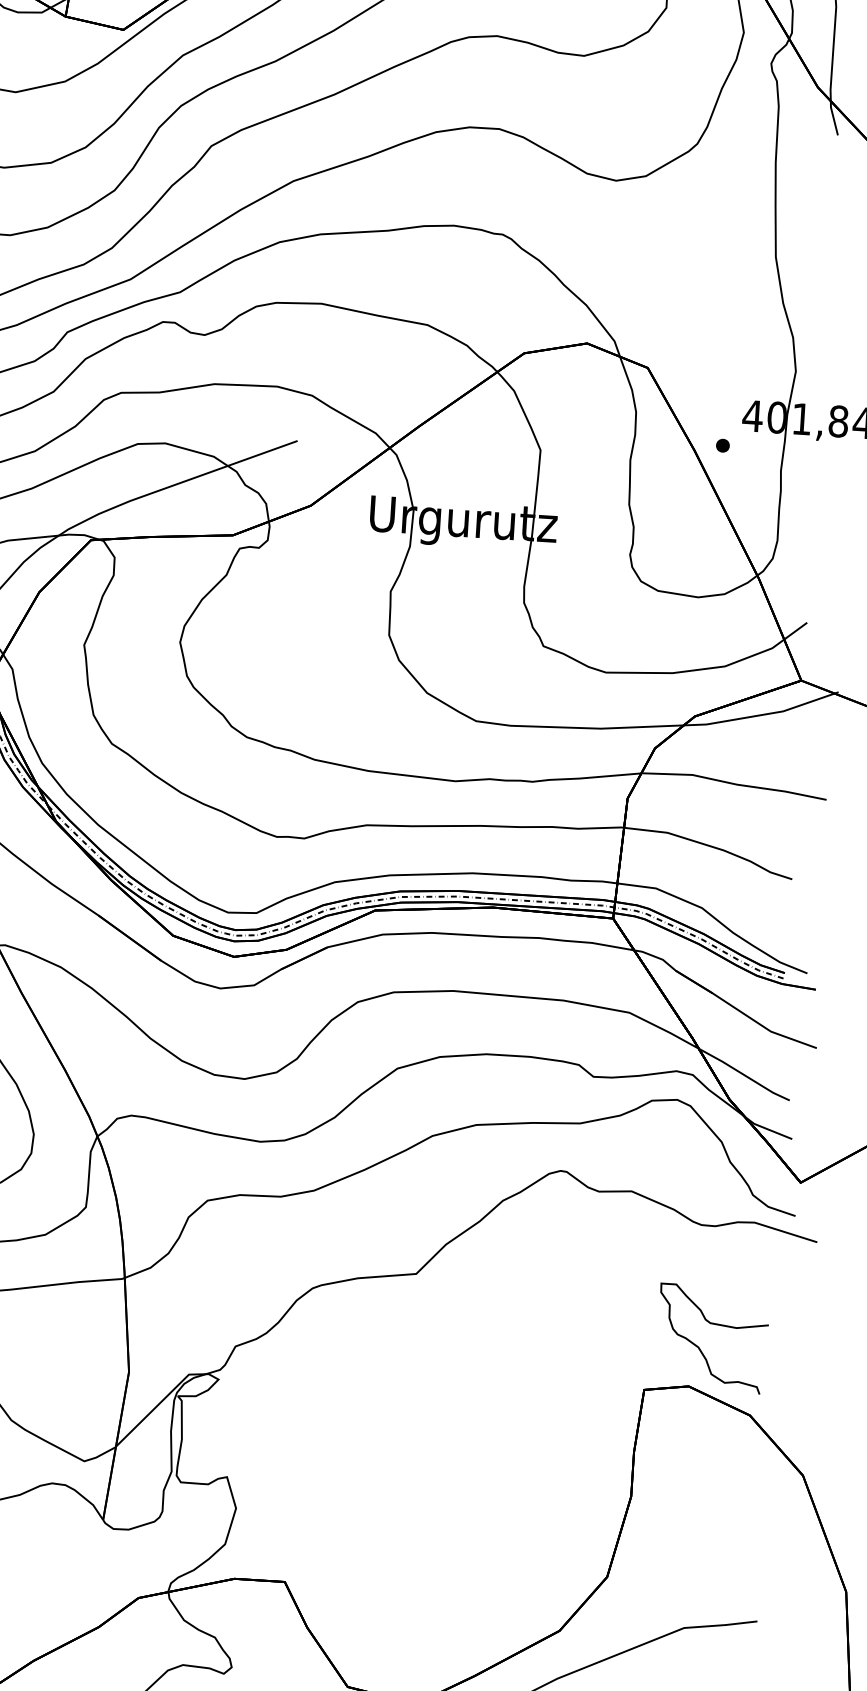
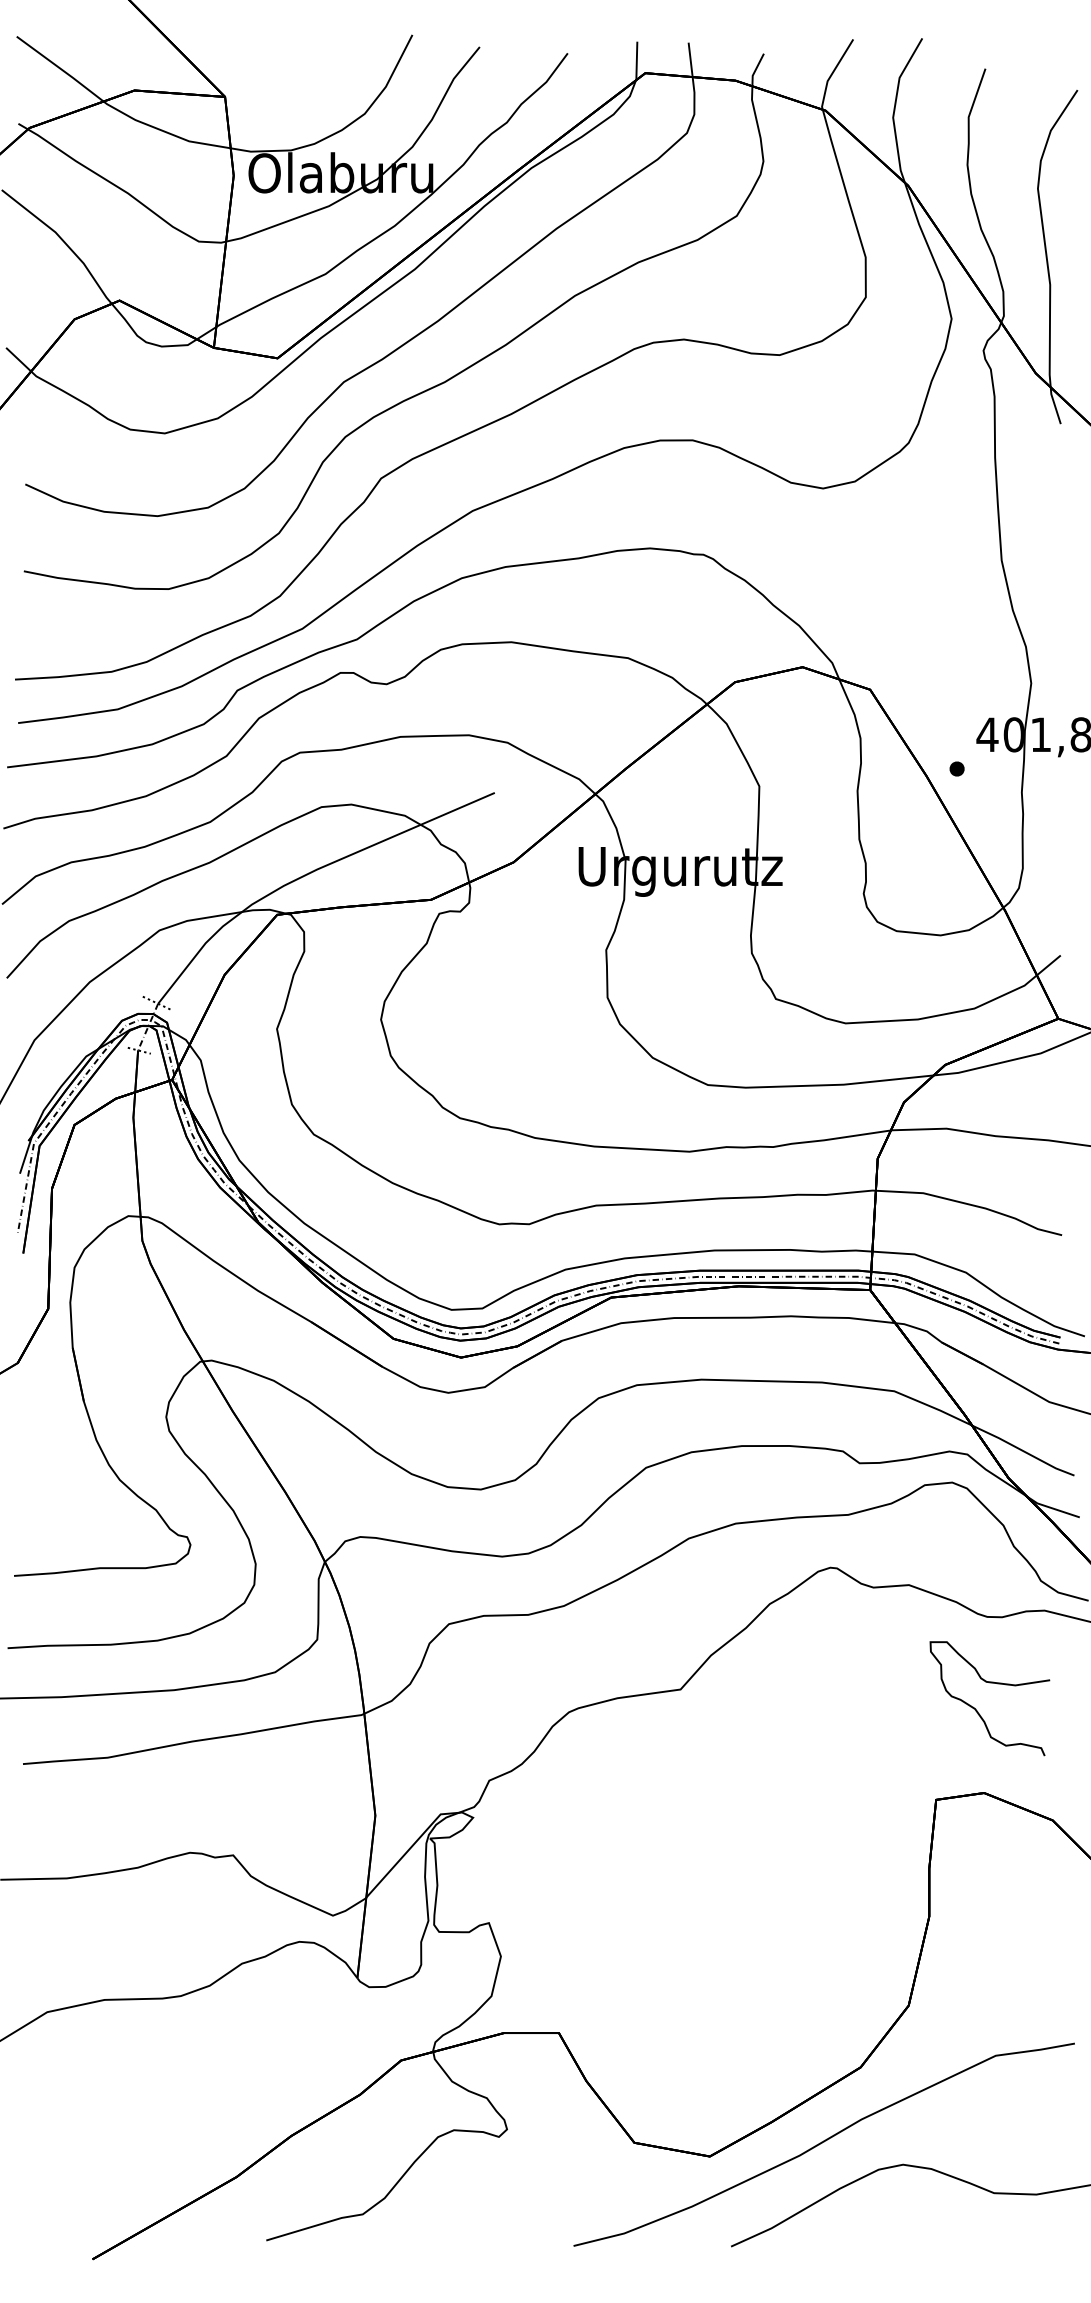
curve: (713, 1324) -> (989, 1683), moved

